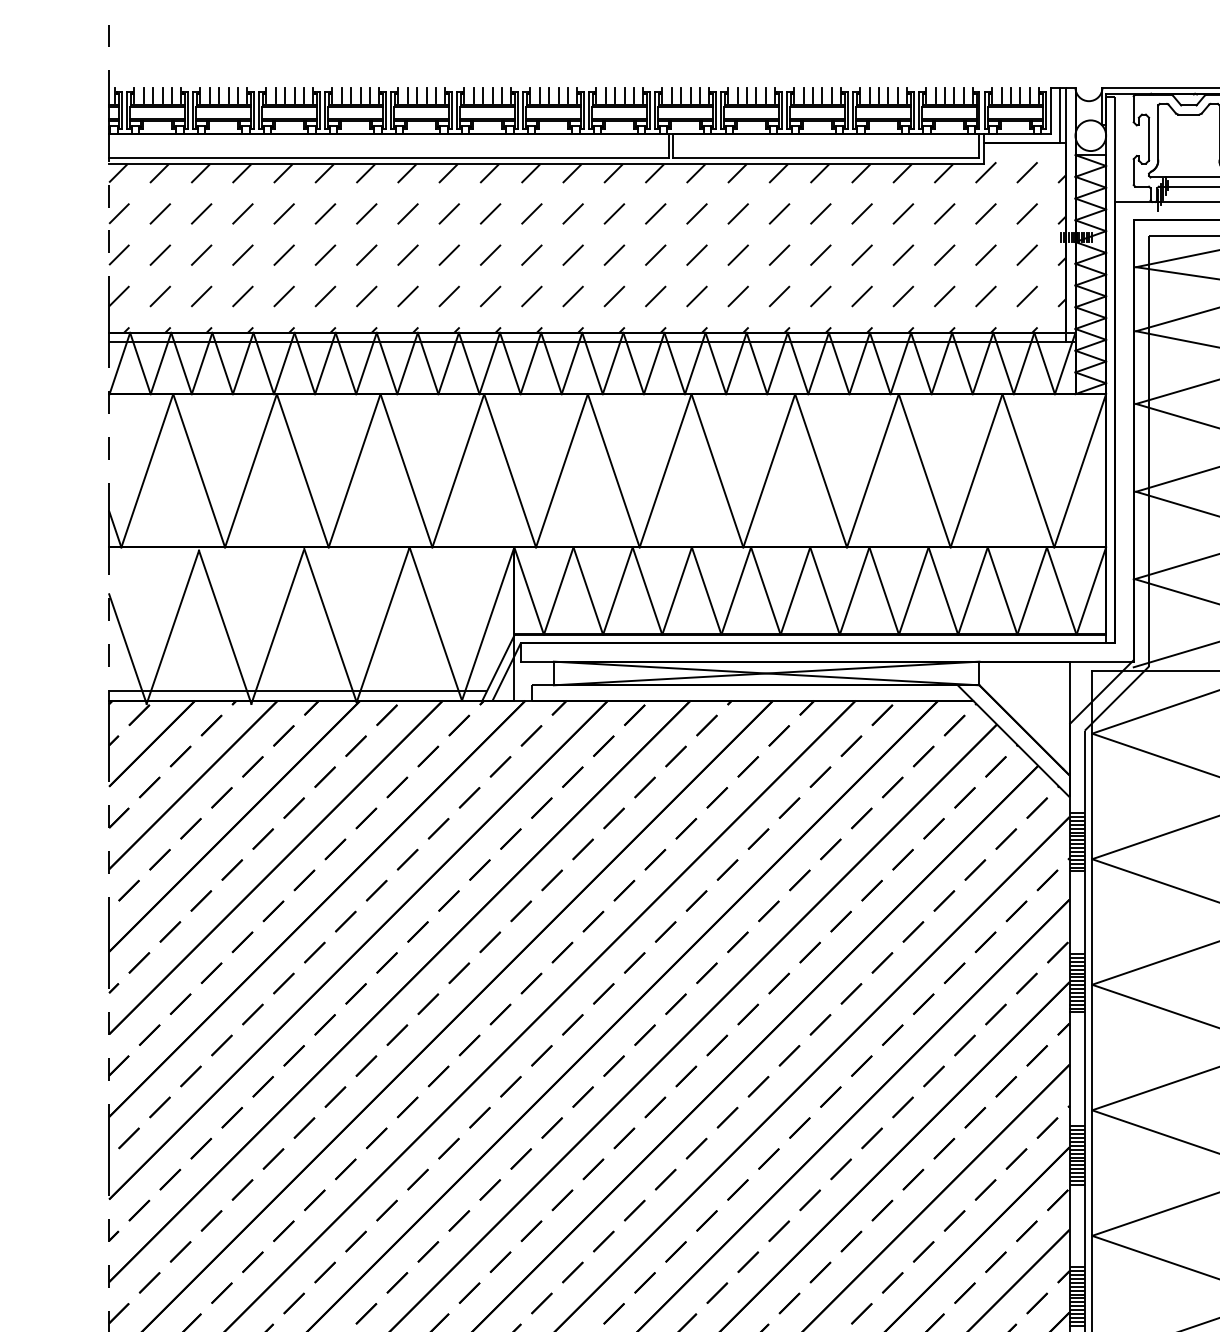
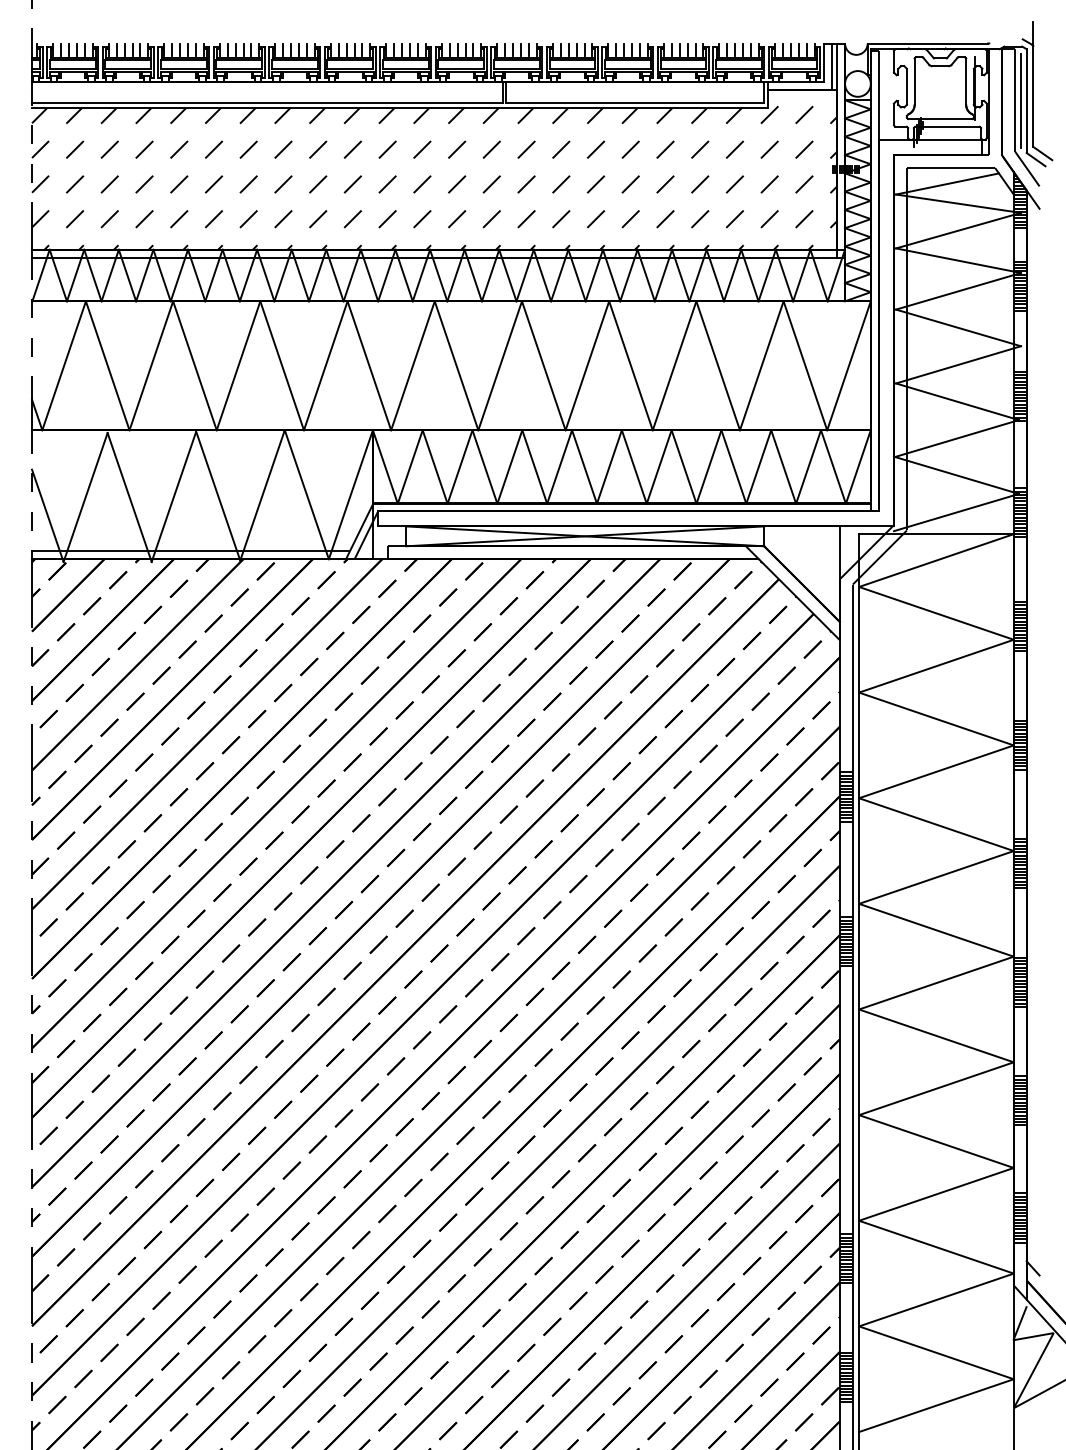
hatch: (1076, 841) -> (845, 677), removed
hatch: (1076, 1296) -> (845, 1060), removed

